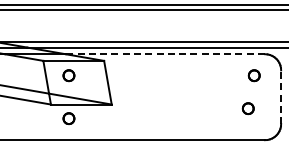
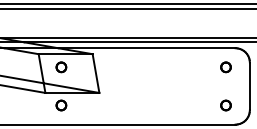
line: (165, 54) -> (147, 48), dashed -> solid
line: (281, 97) -> (250, 86), dashed -> solid
part: (247, 108) -> (225, 105), moved

